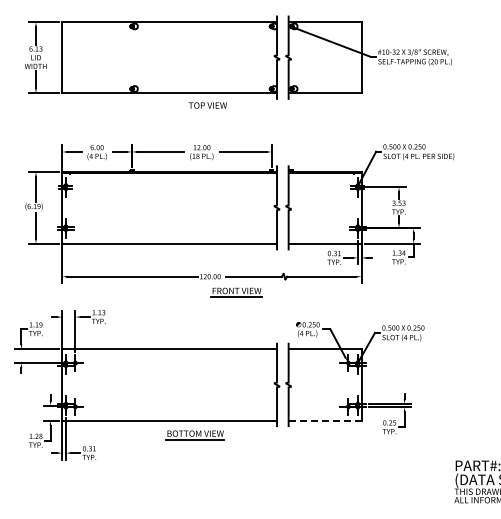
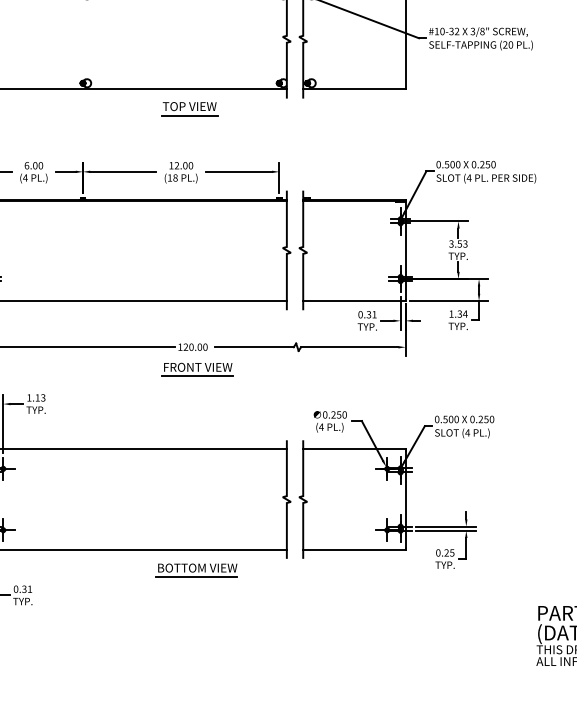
line: (208, 111) -> (190, 114), added
part: (236, 292) -> (197, 369), moved
line: (324, 420) -> (353, 549), dashed -> solid
part: (194, 435) -> (196, 570), moved

